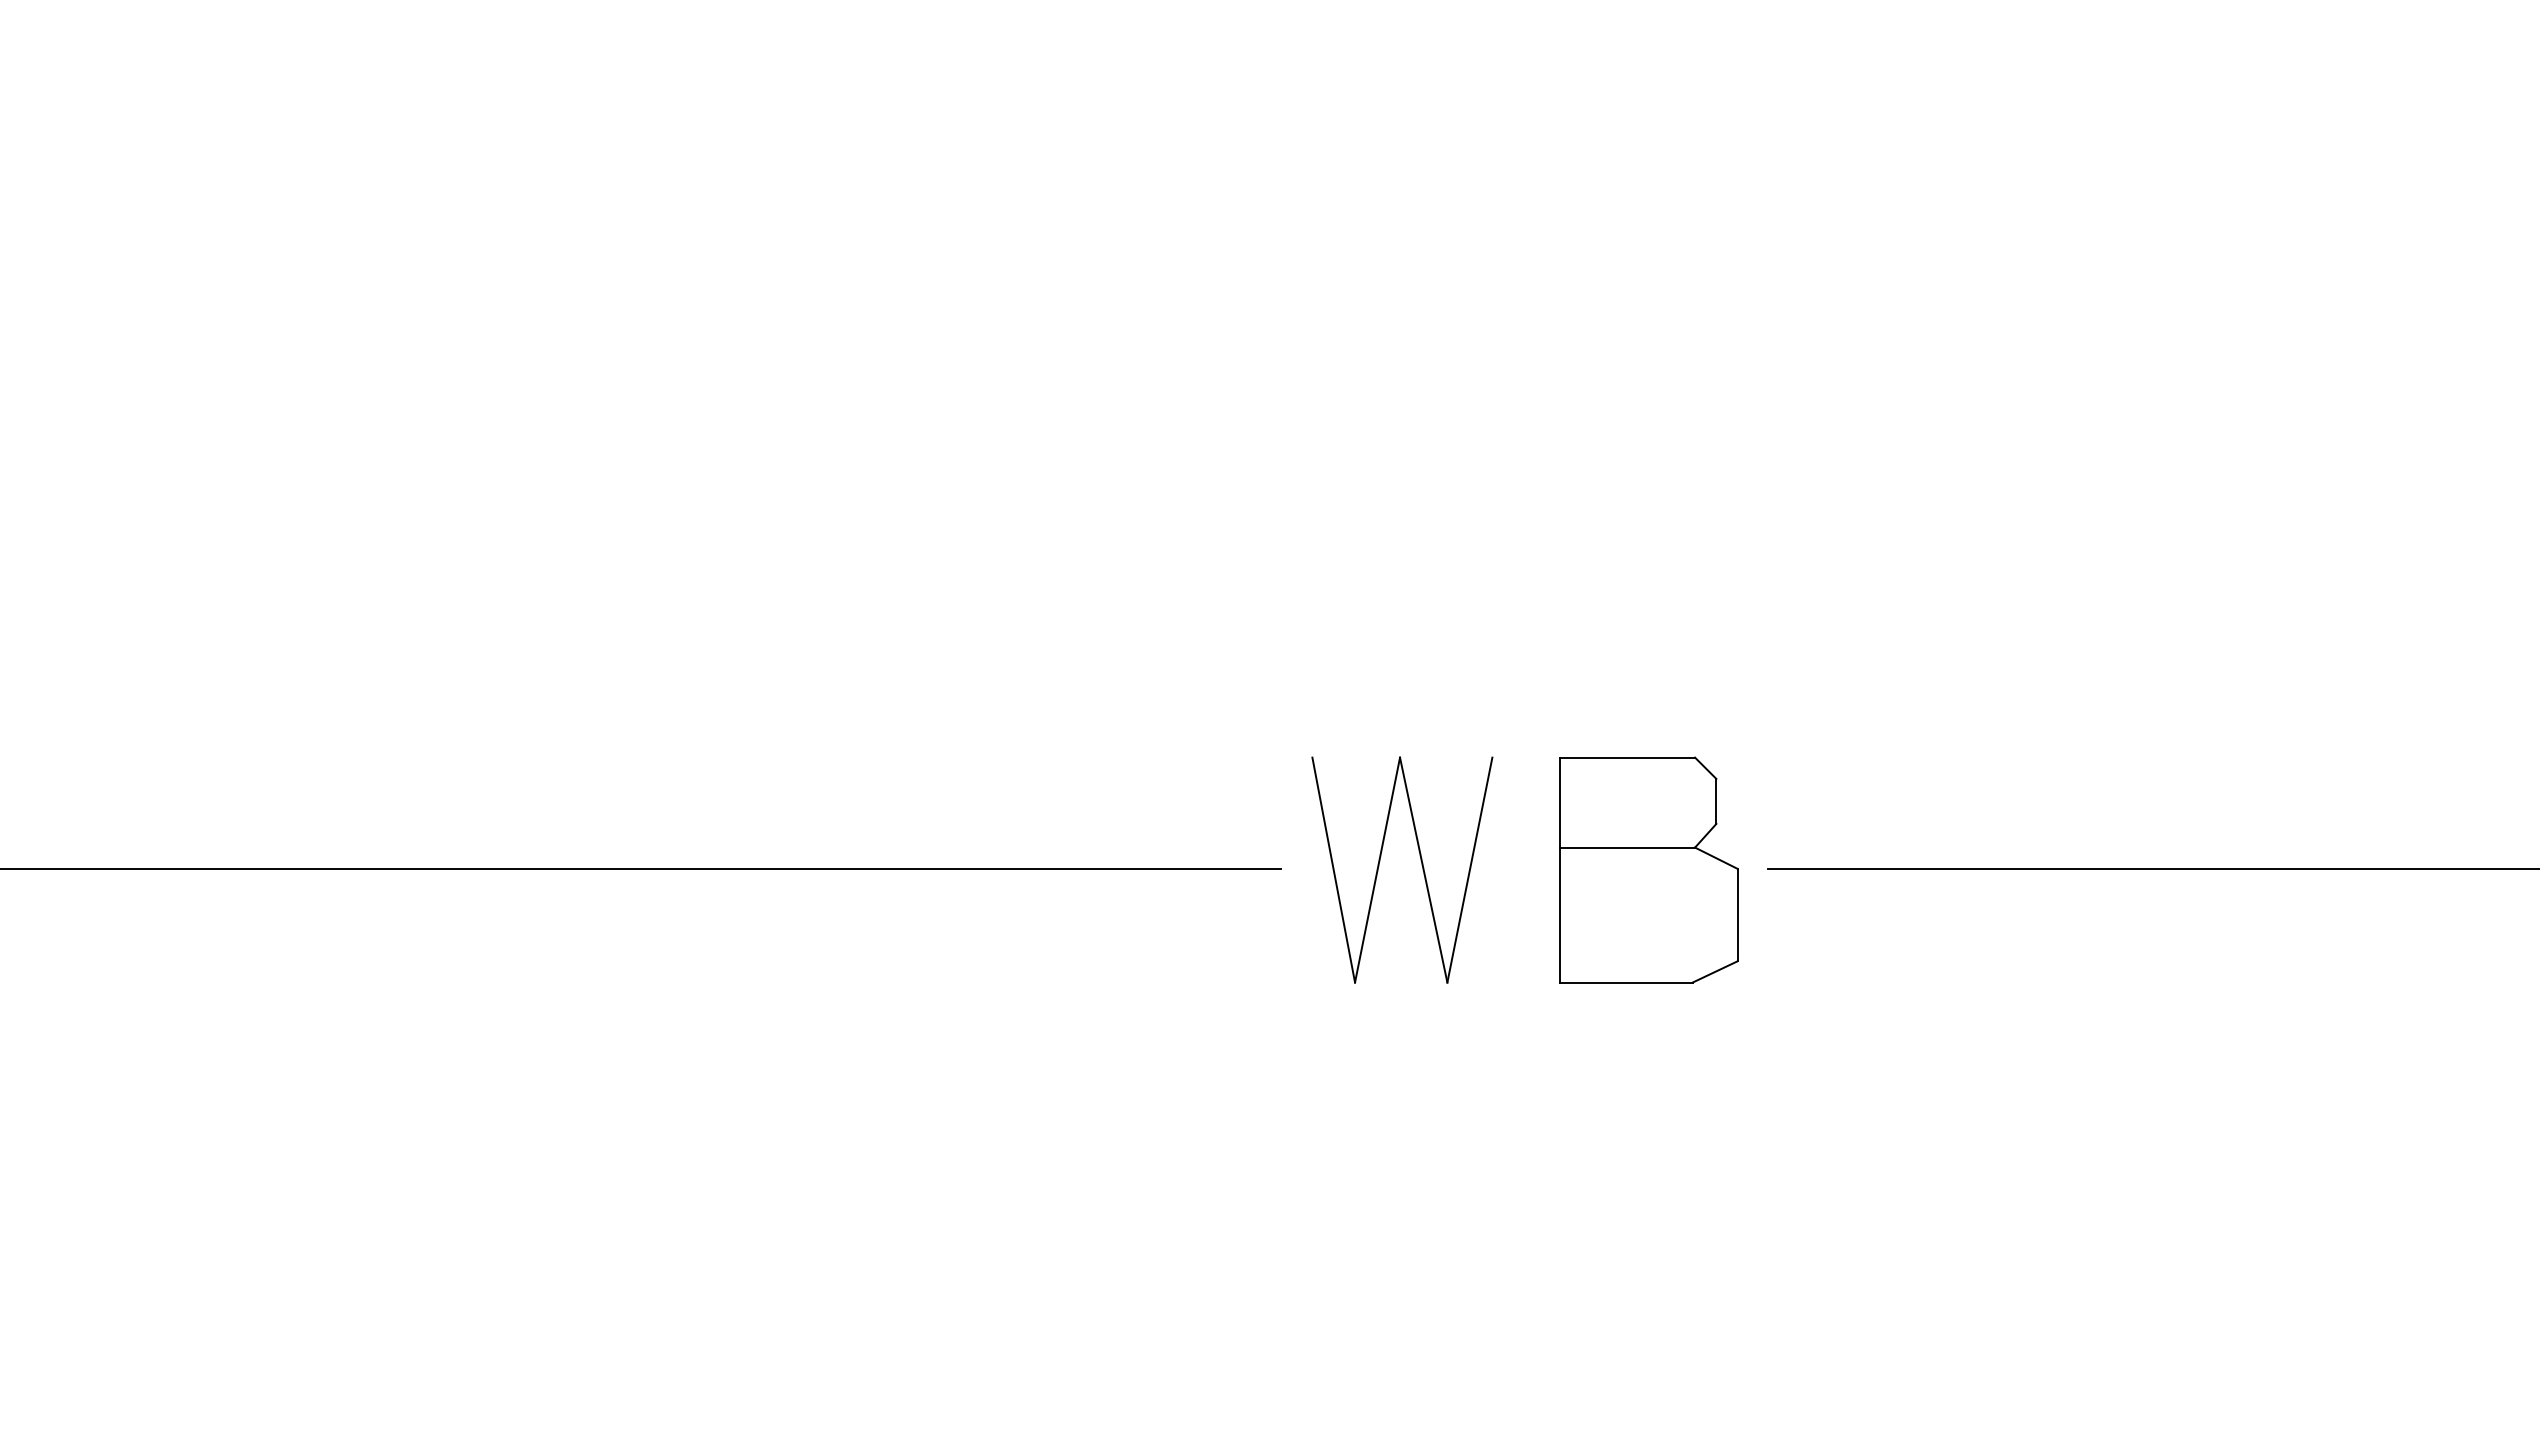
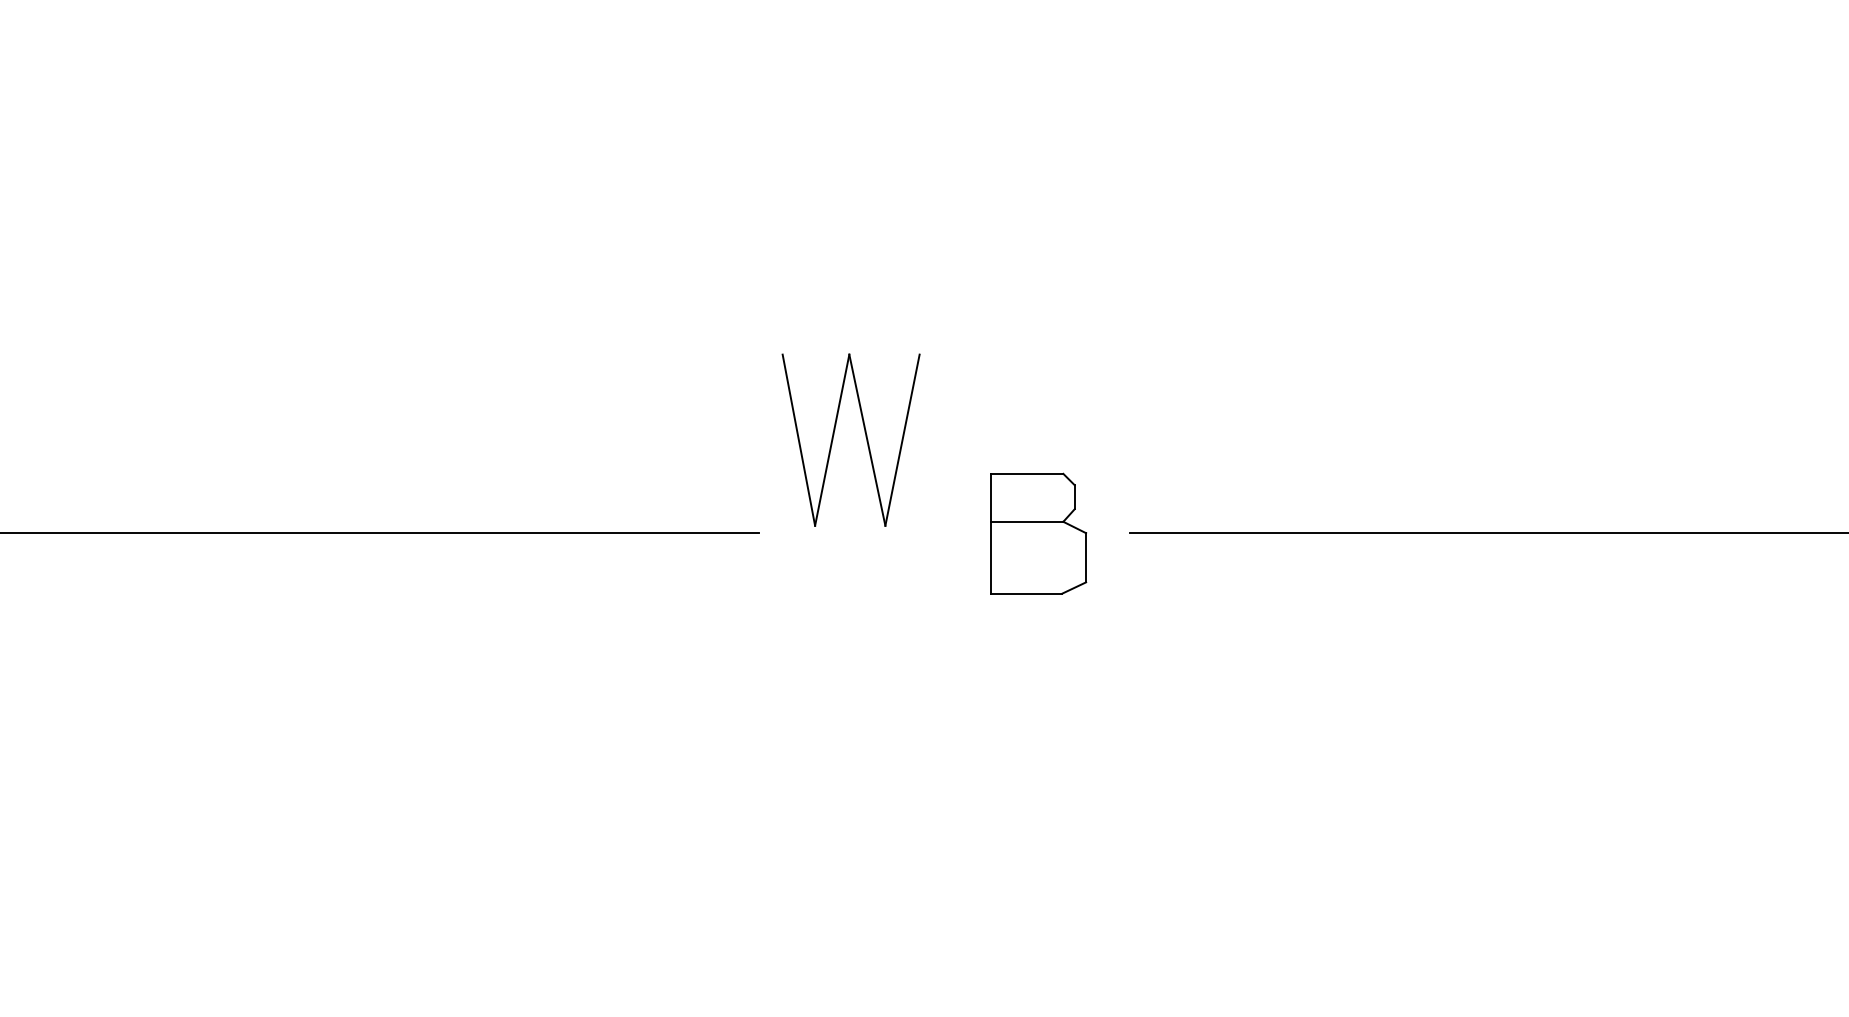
part: (1421, 865) -> (865, 436), moved
part: (1648, 869) -> (1038, 533), size x0.7

